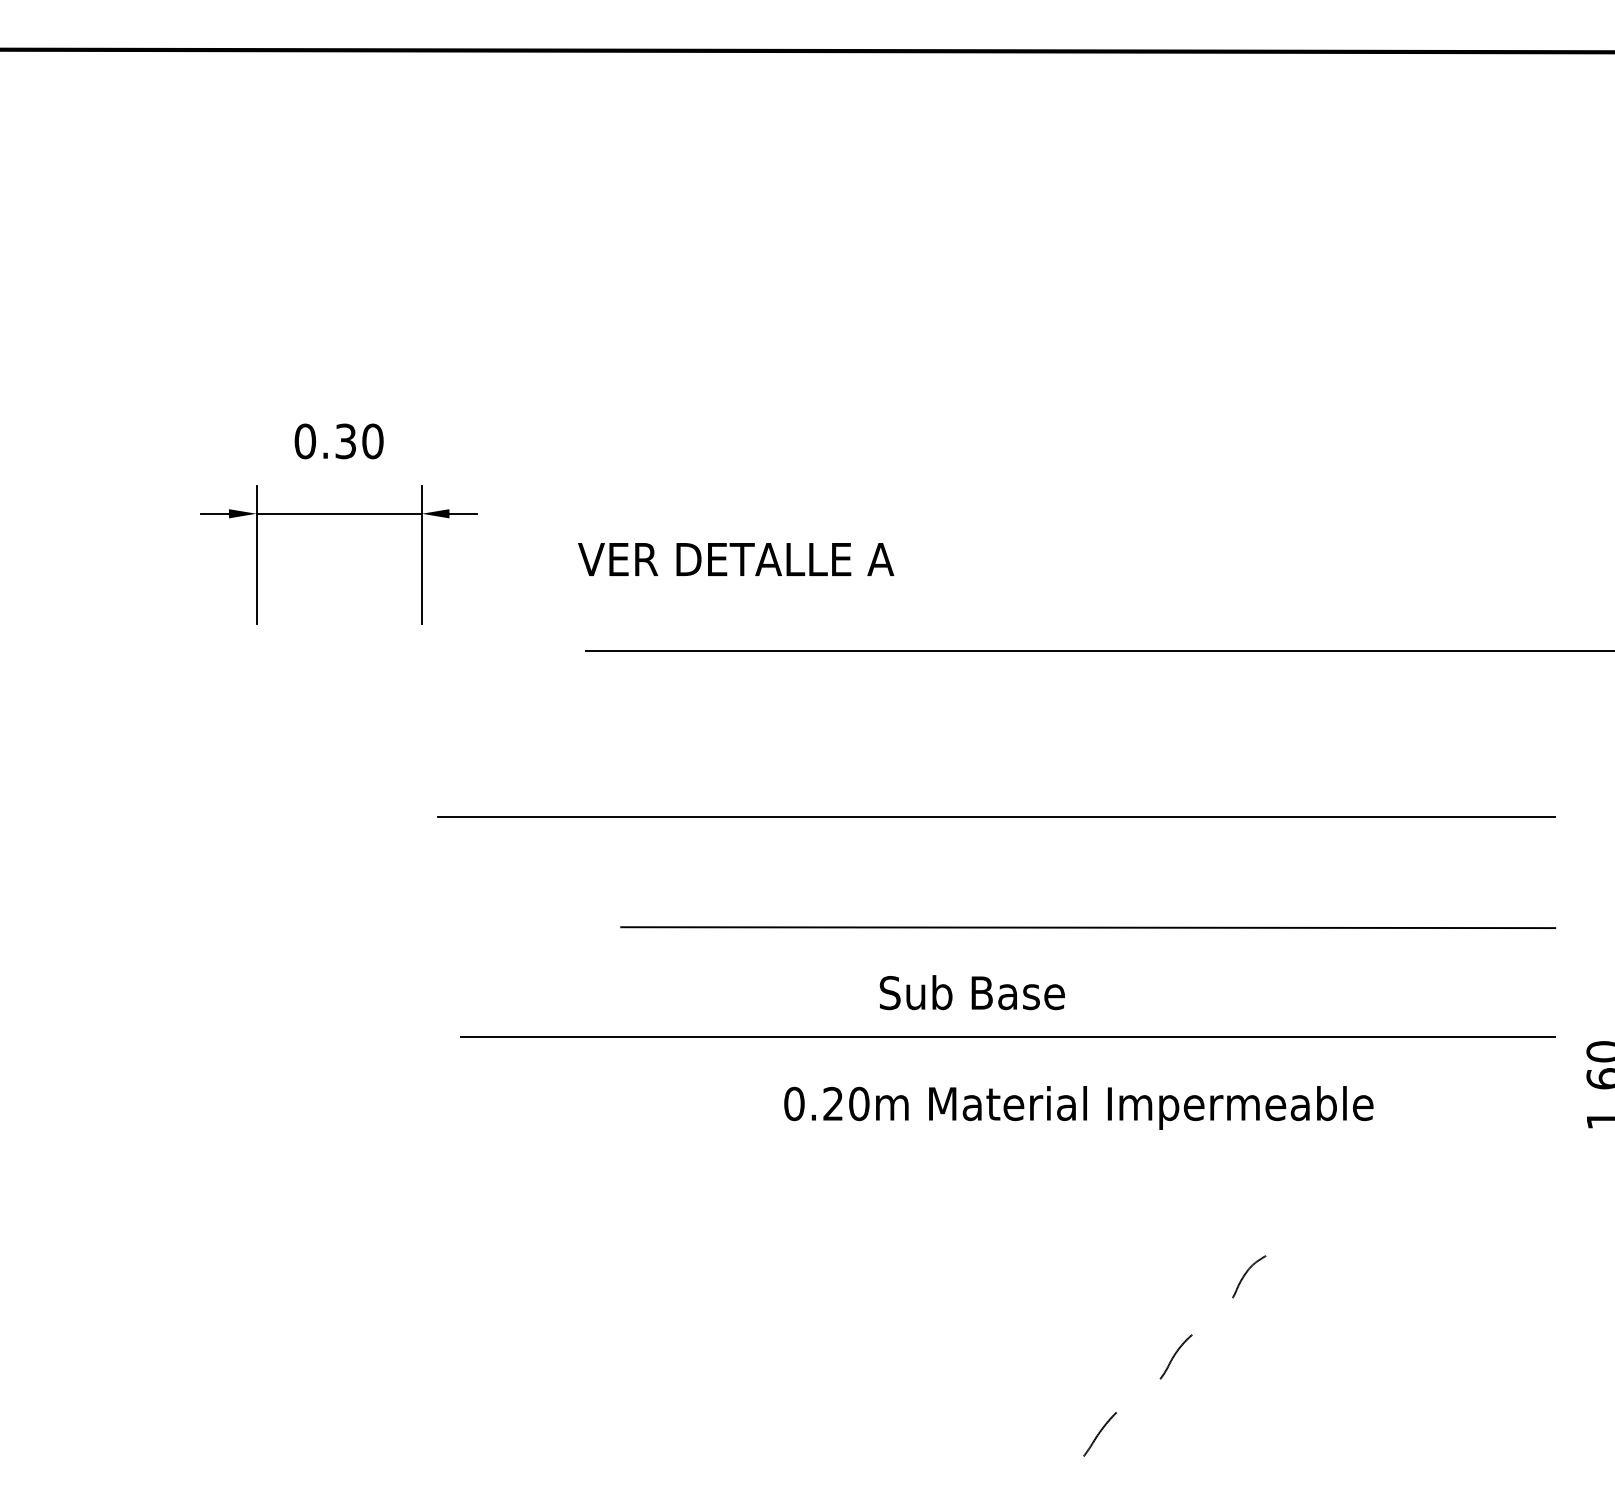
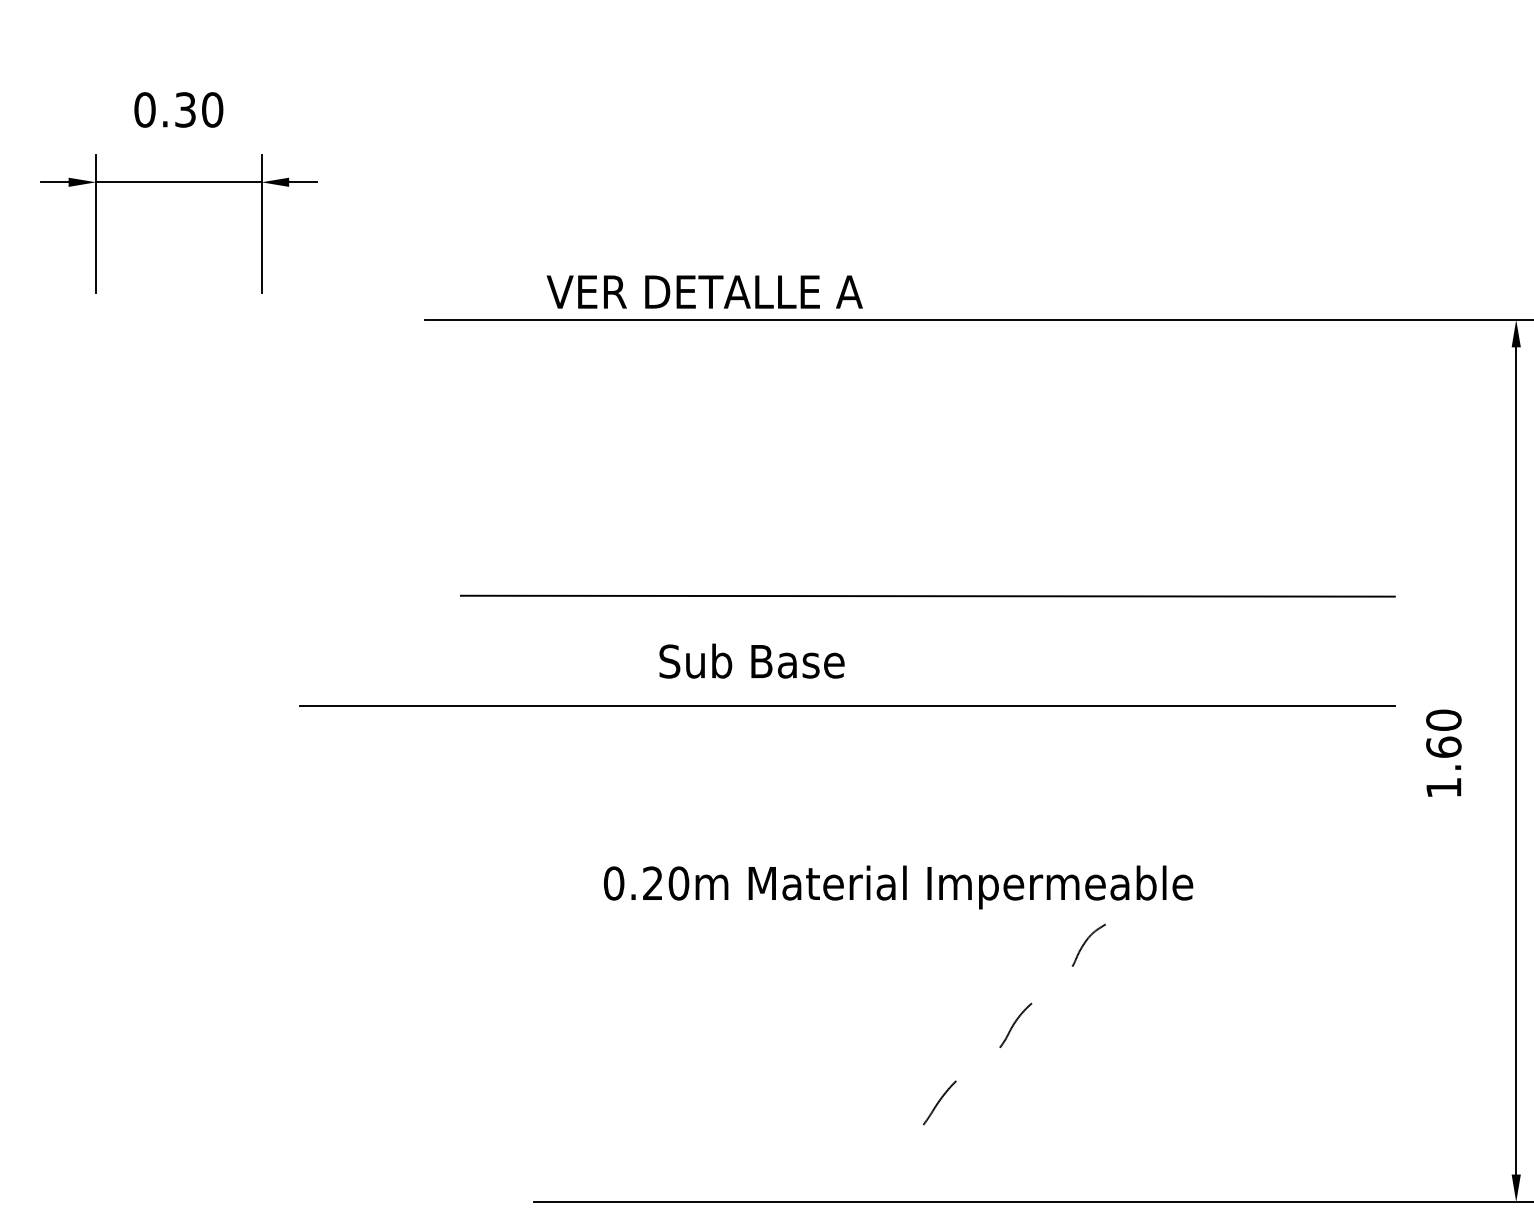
text: (736, 559) -> (705, 292), moved
line: (996, 816) -> (836, 485), removed
text: (971, 992) -> (751, 661), moved
text: (1078, 1107) -> (898, 887), moved

